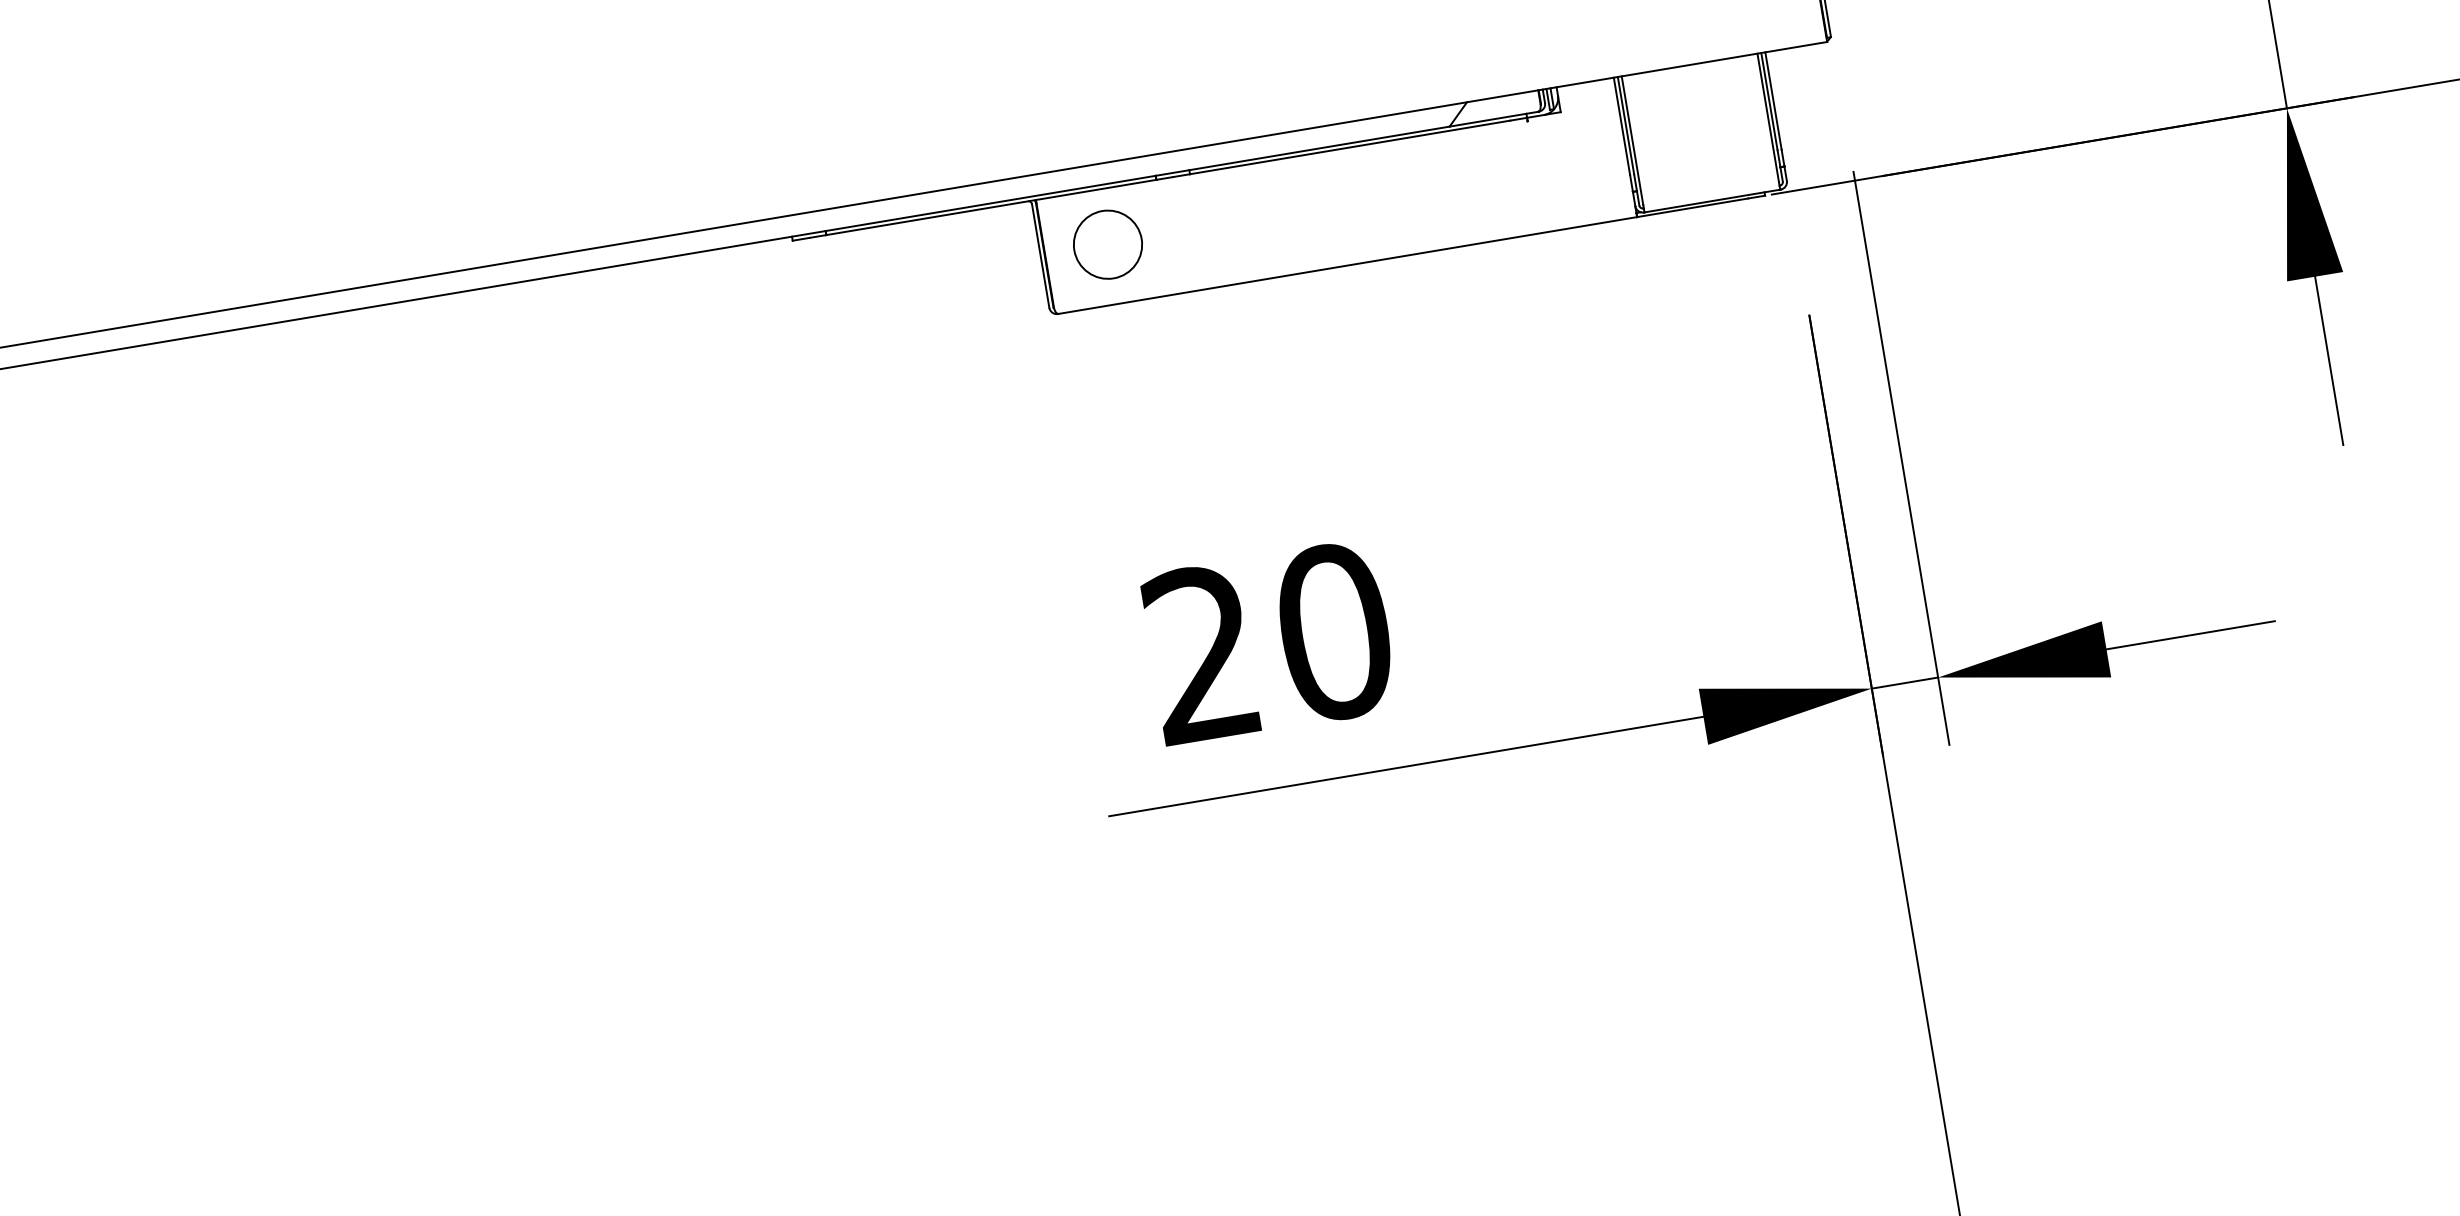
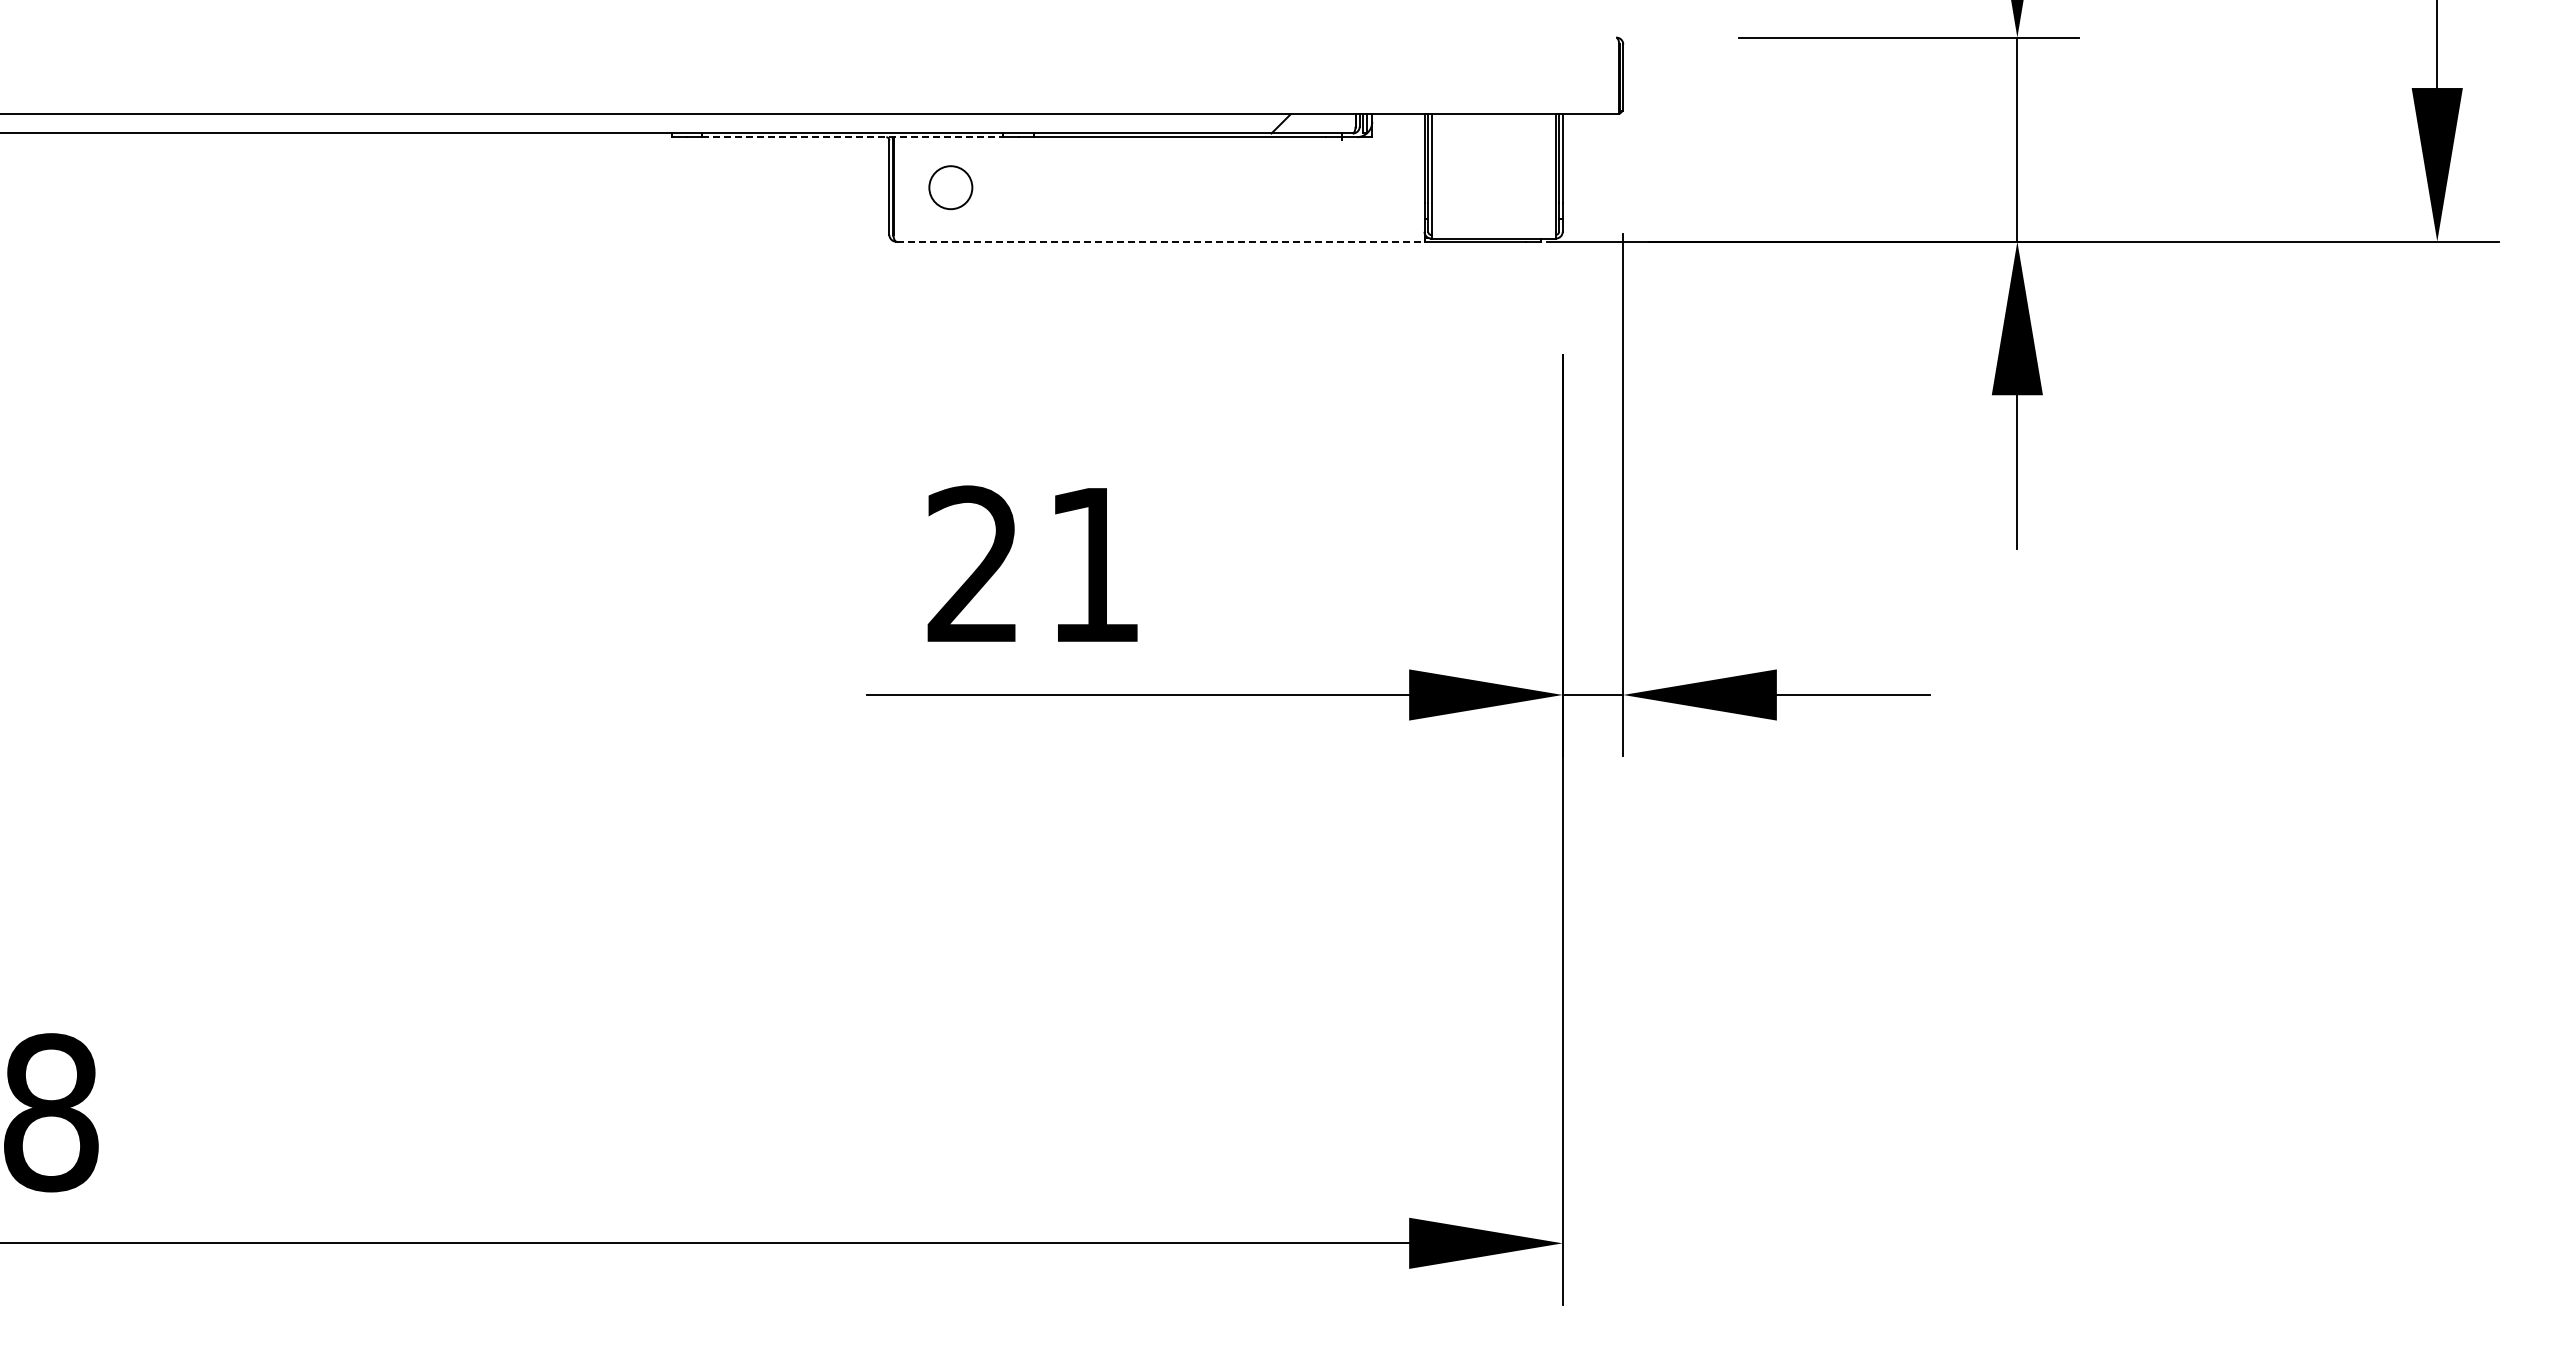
line: (991, 207) -> (852, 137), solid -> dashed
circle: (1107, 244) -> (950, 187), size x0.7
line: (1347, 265) -> (1160, 241), solid -> dashed
text: (1334, 631) -> (1094, 564), 20 -> 21

